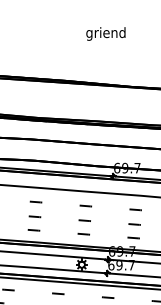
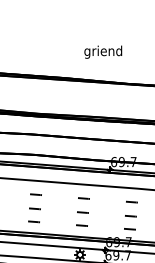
text: (105, 33) -> (102, 51), moved

